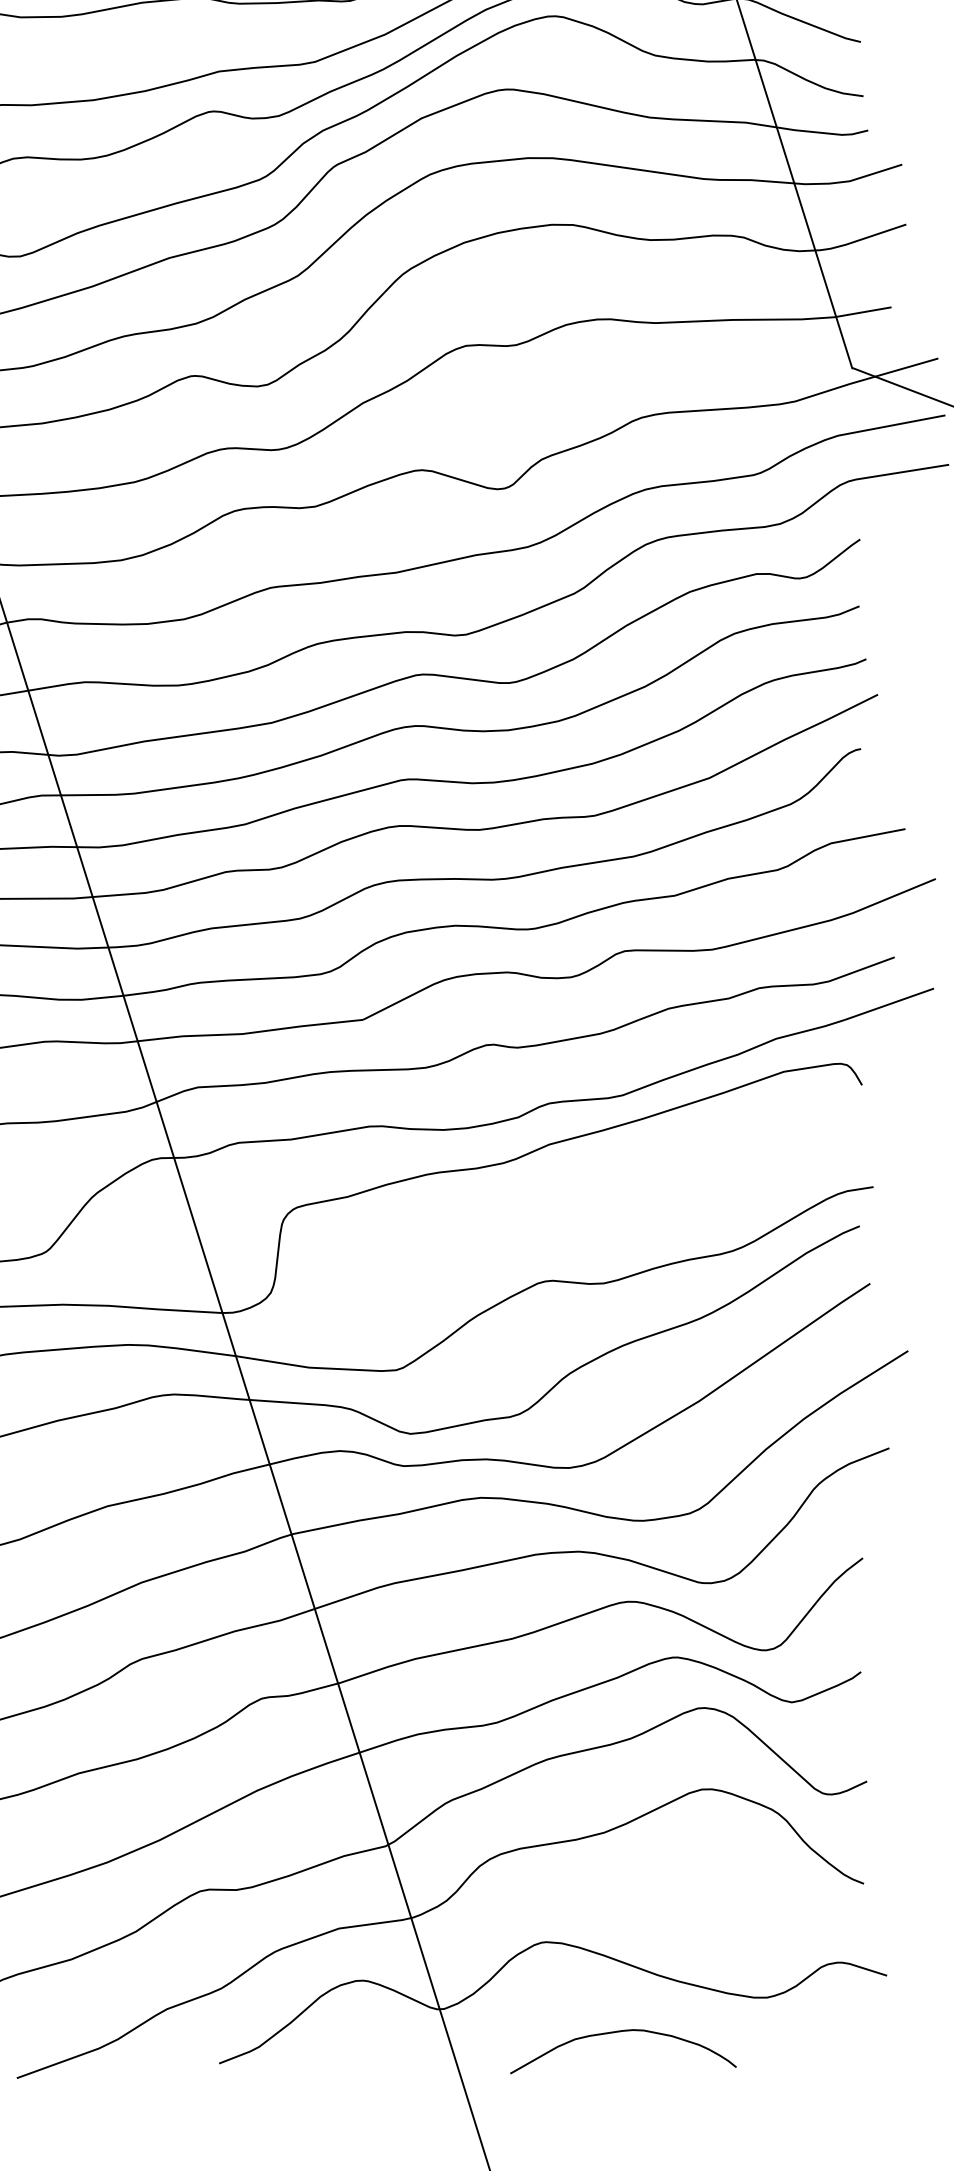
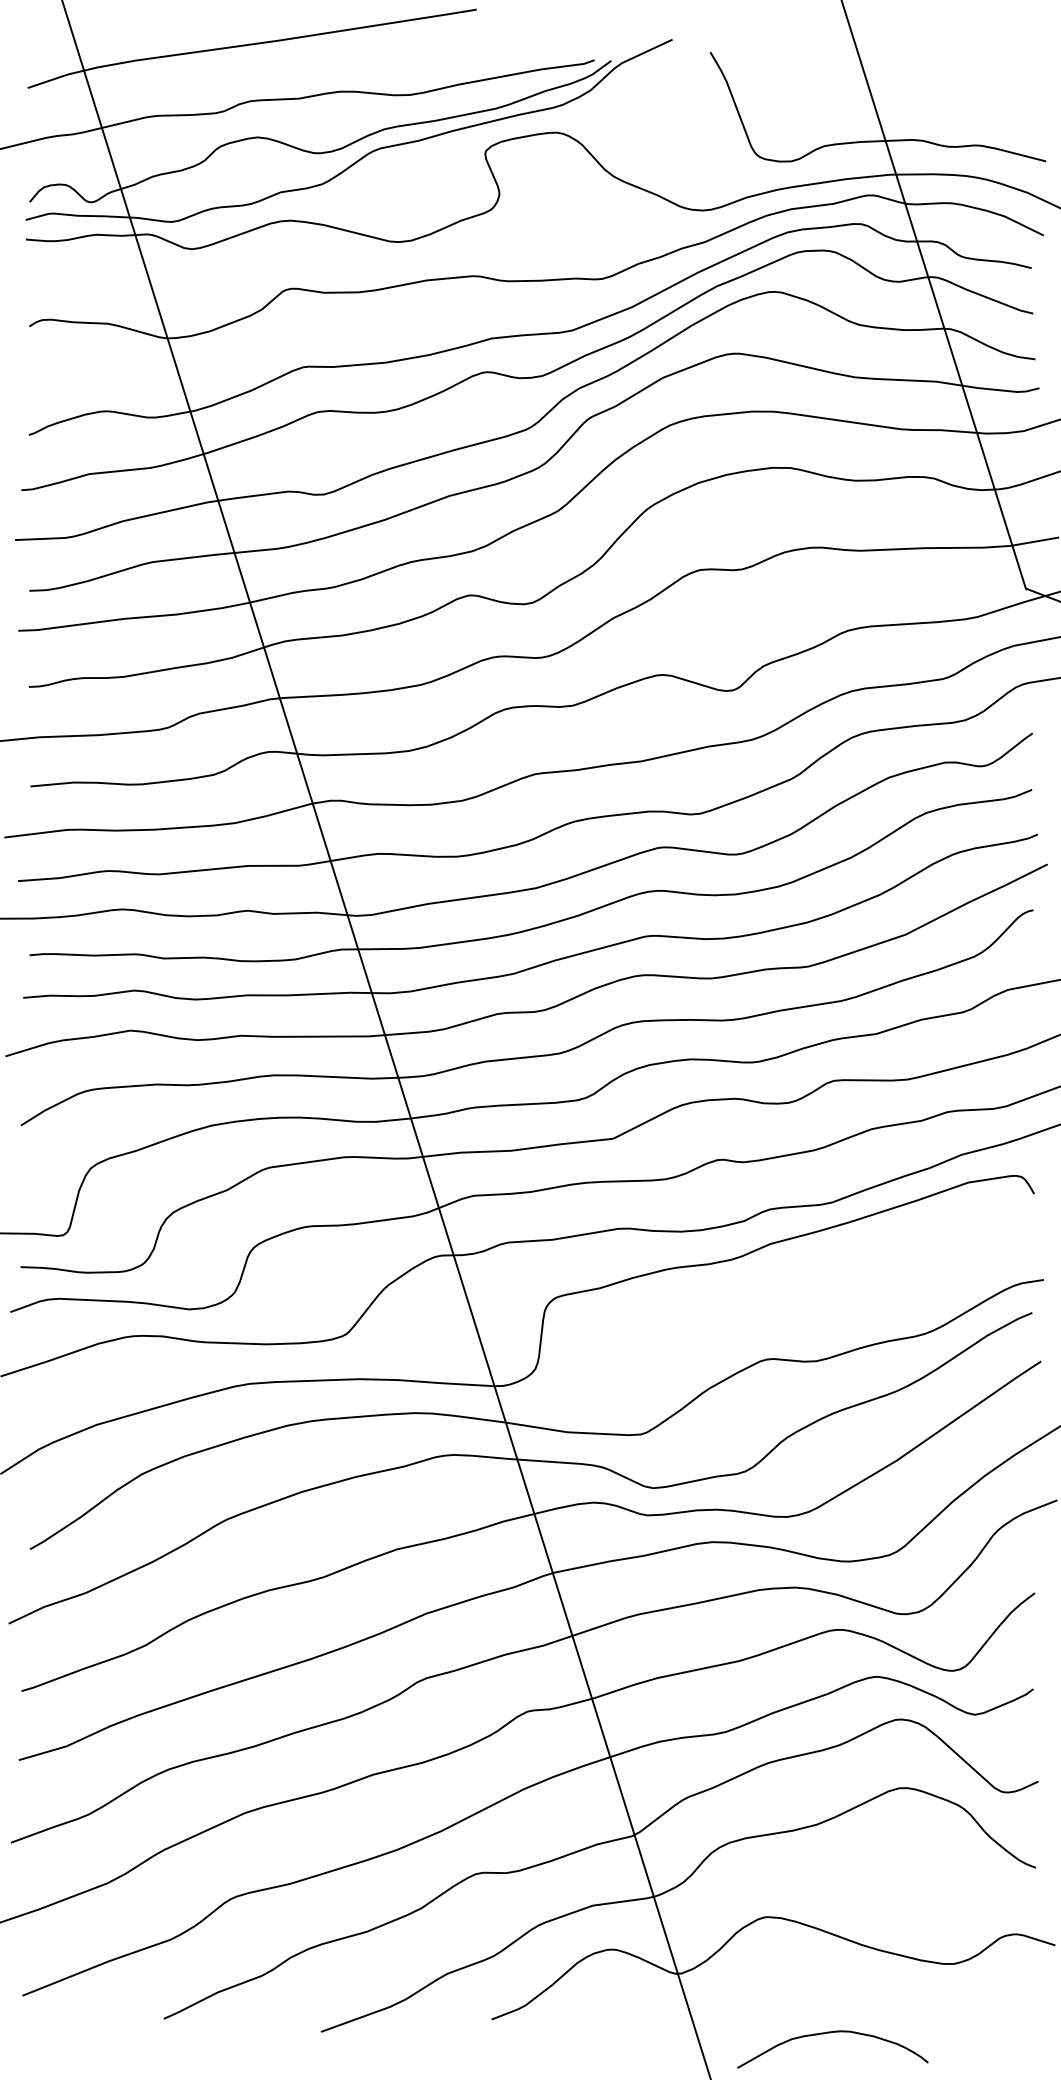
curve: (620, 2032) -> (830, 2033), moved

